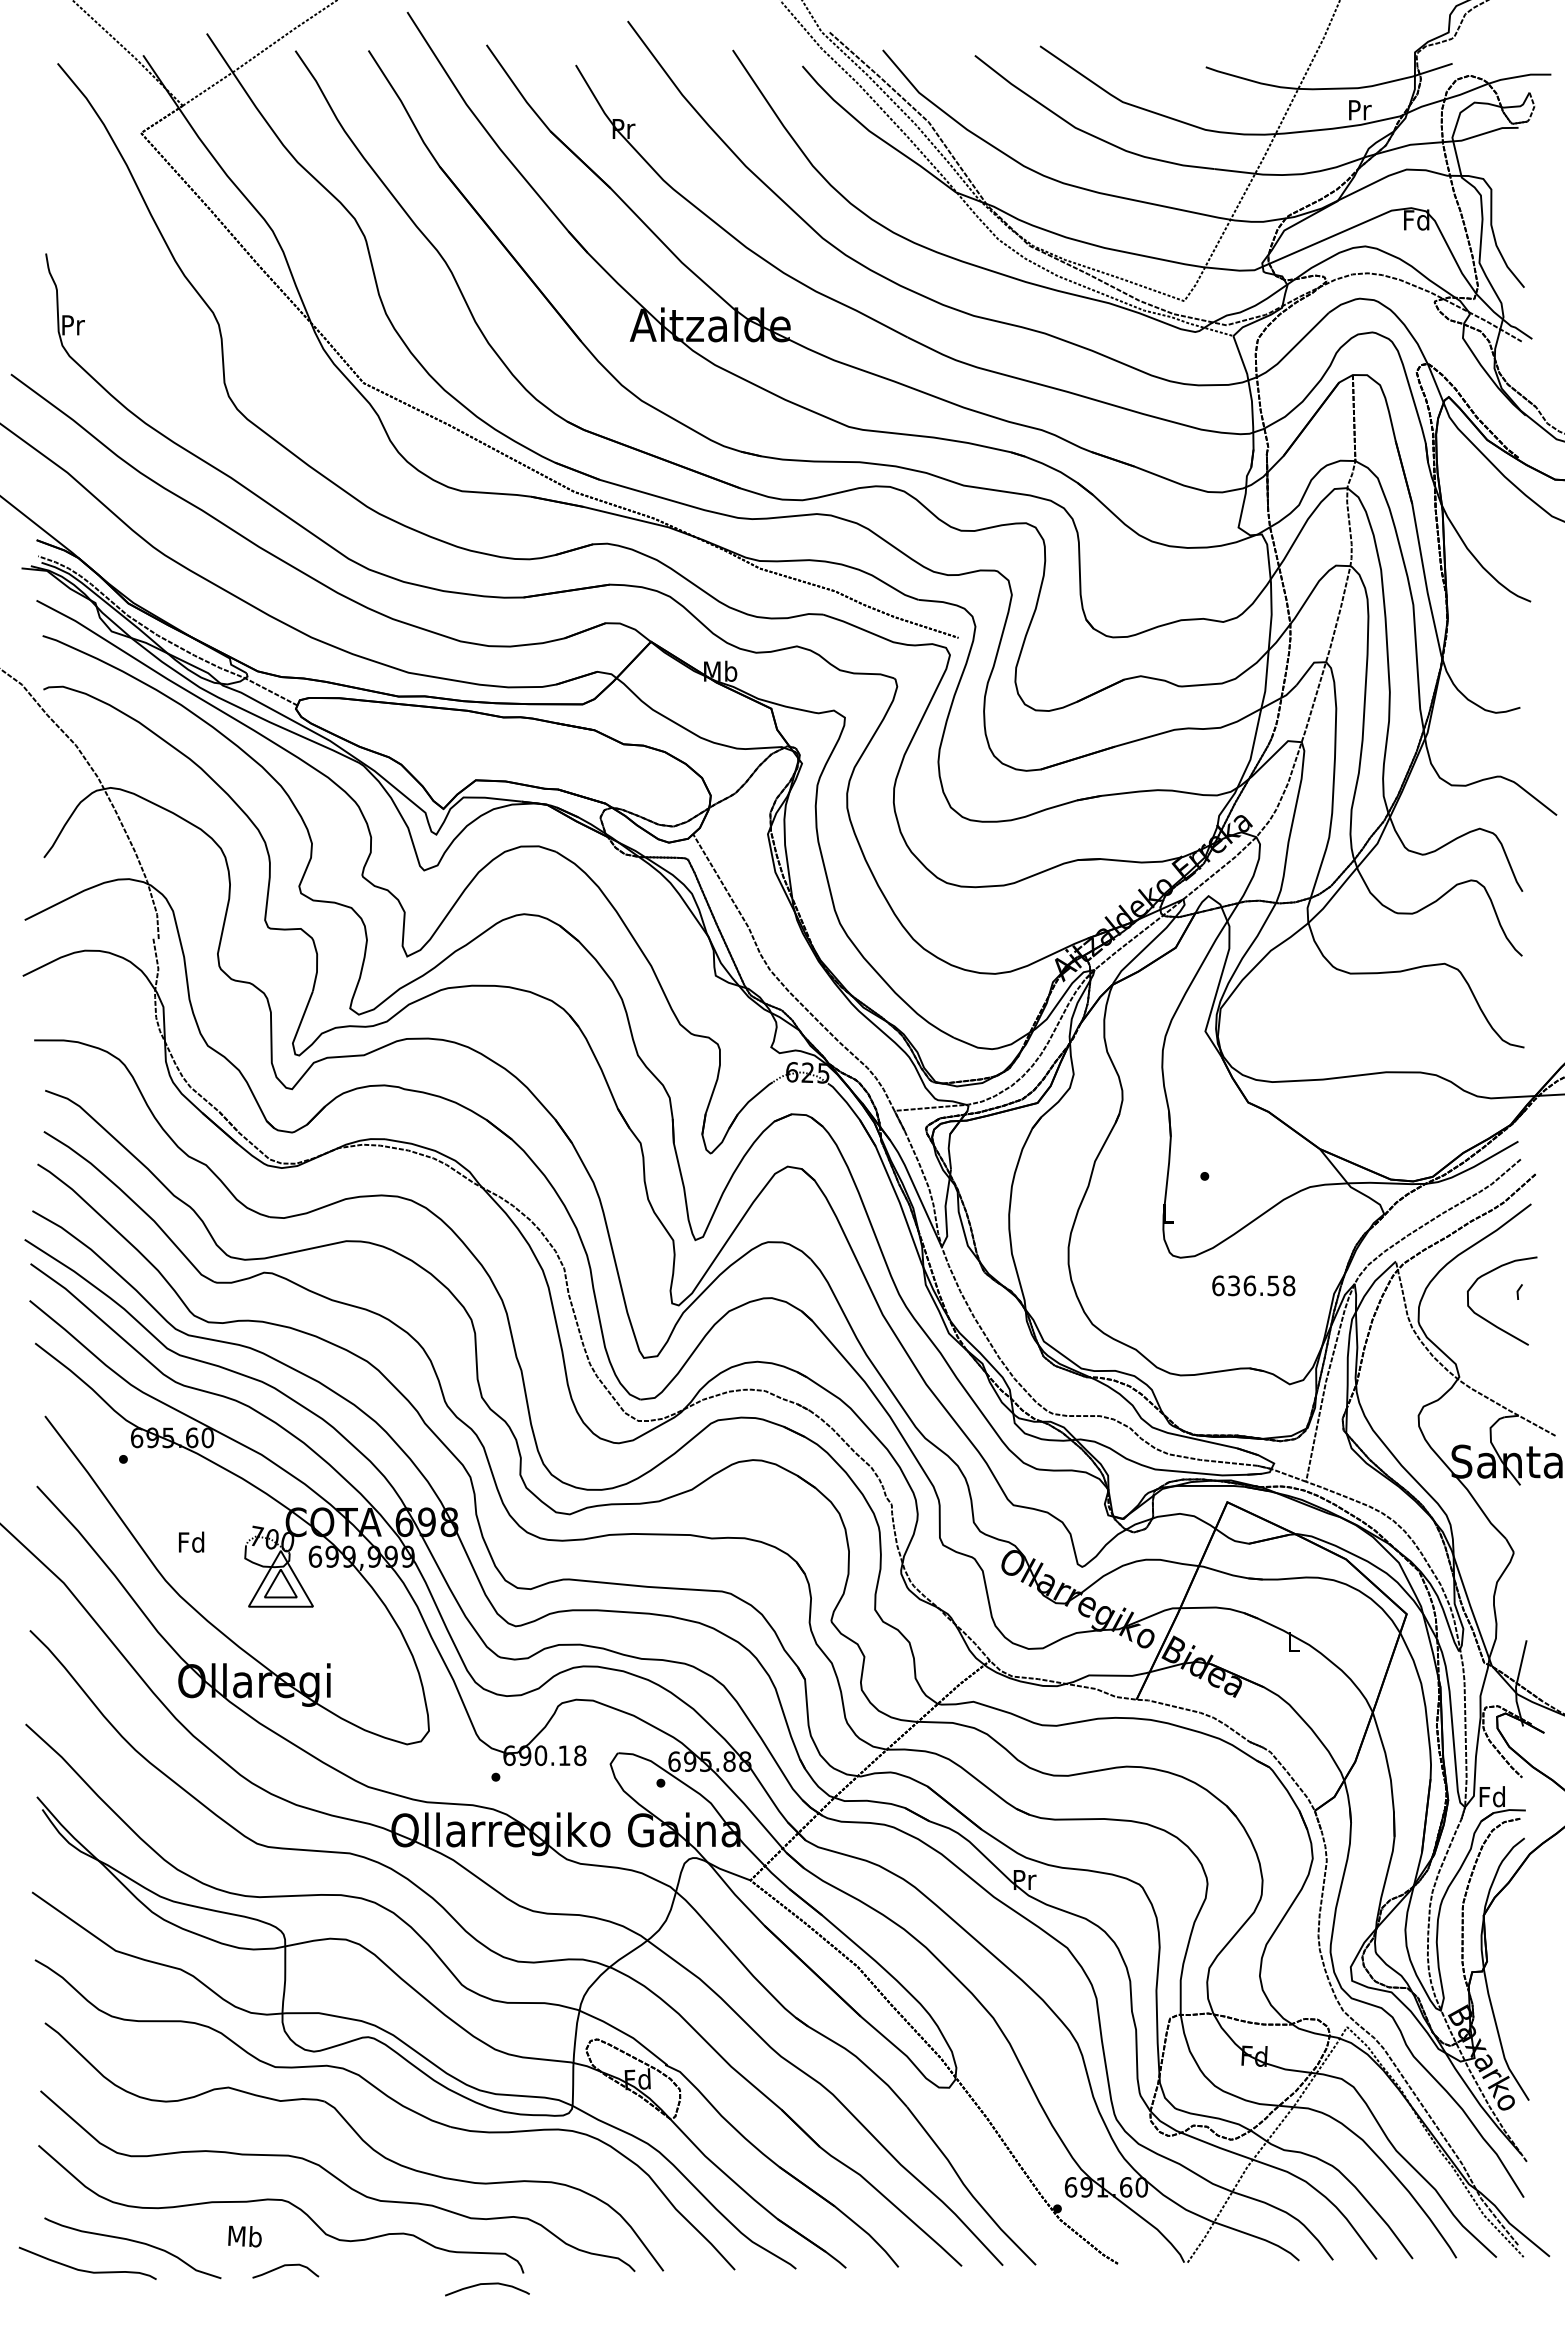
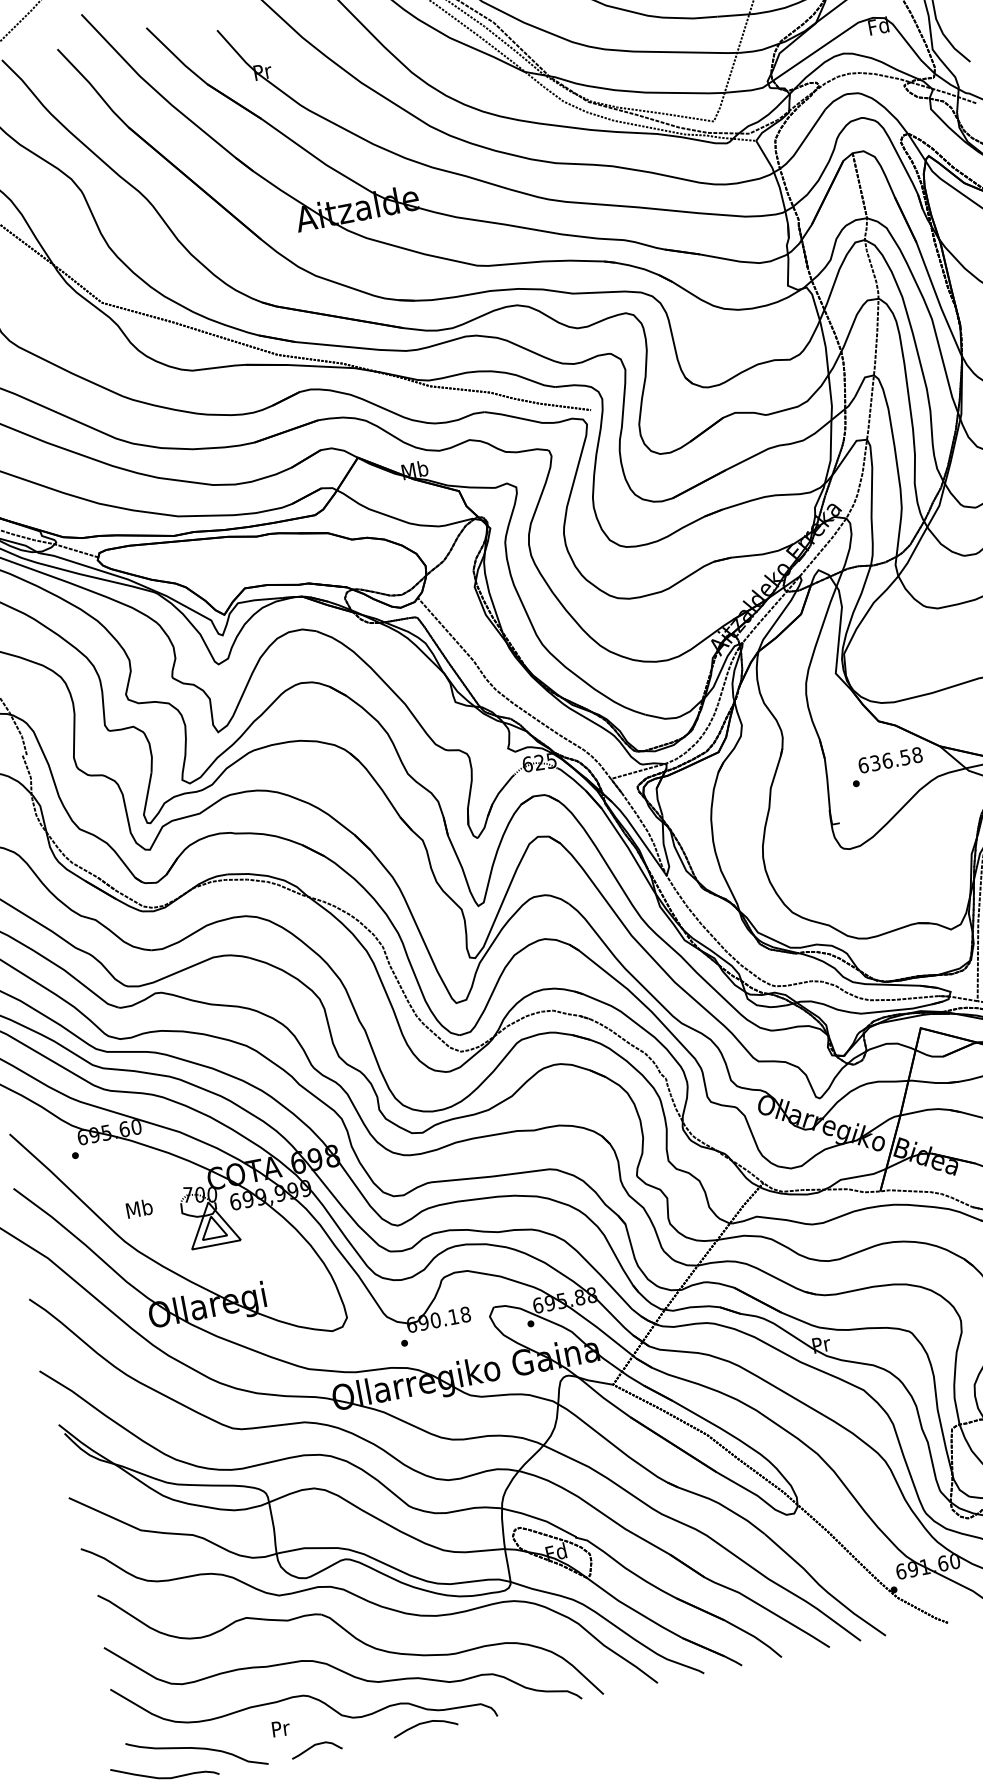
text: (1253, 1285) -> (890, 760), moved
text: (191, 1541) -> (139, 1208), Fd -> Mb
text: (244, 2236) -> (280, 1728), Mb -> Pr
curve: (487, 2284) -> (424, 1723), moved

